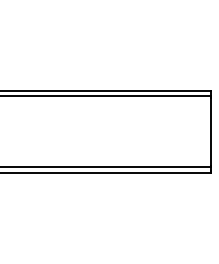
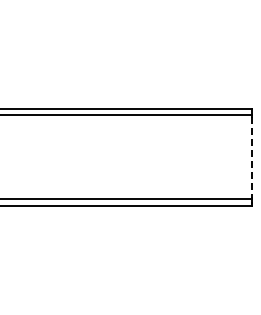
line: (211, 132) -> (252, 157), solid -> dashed

